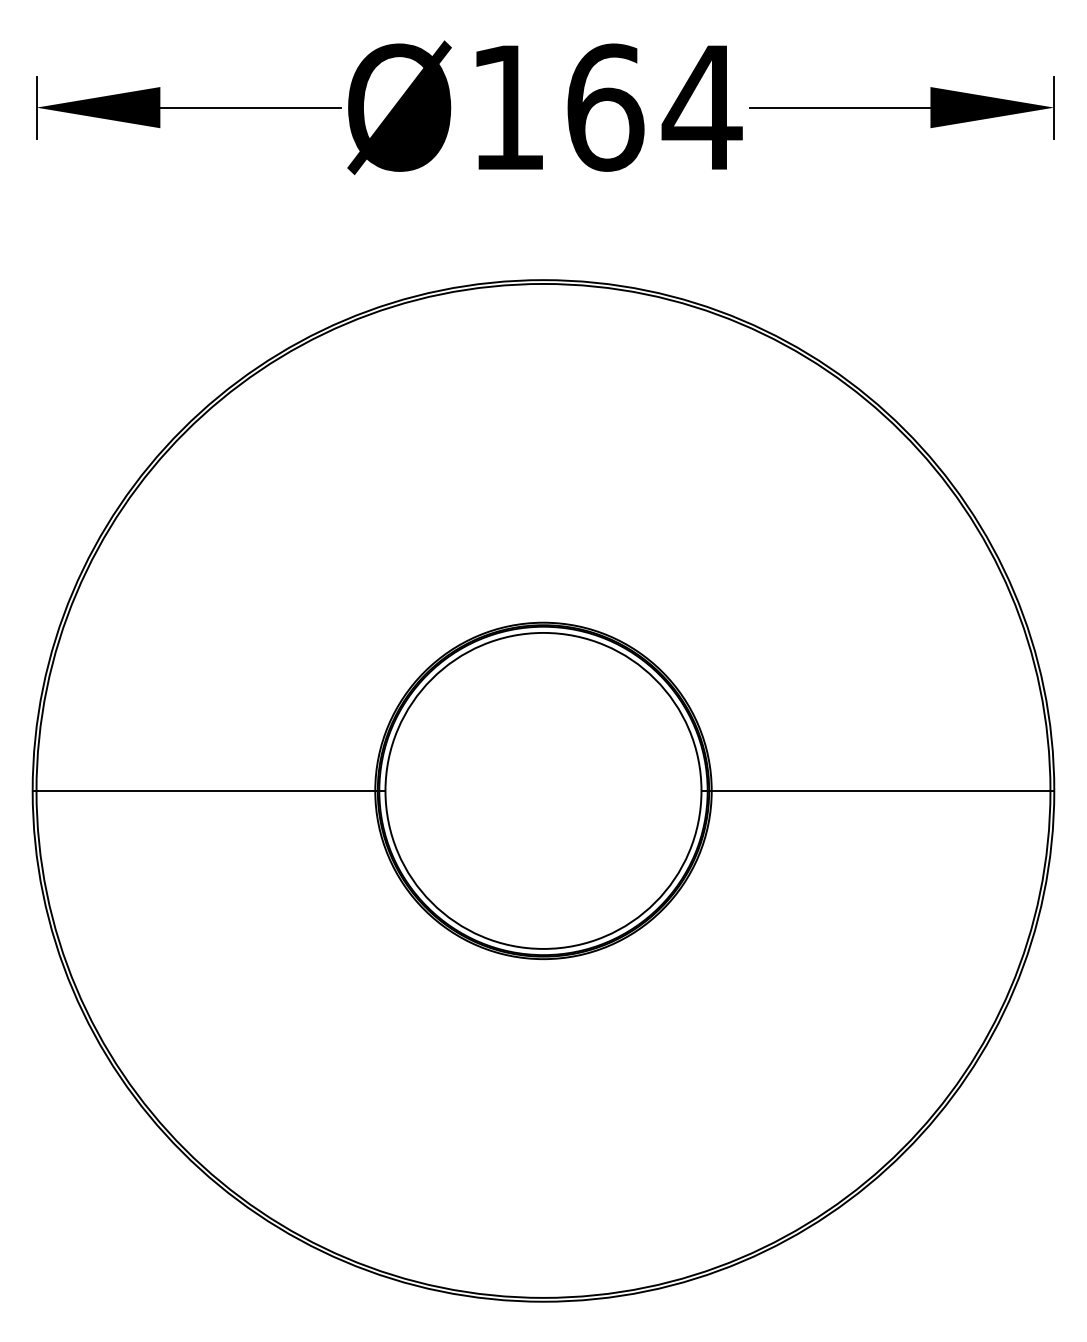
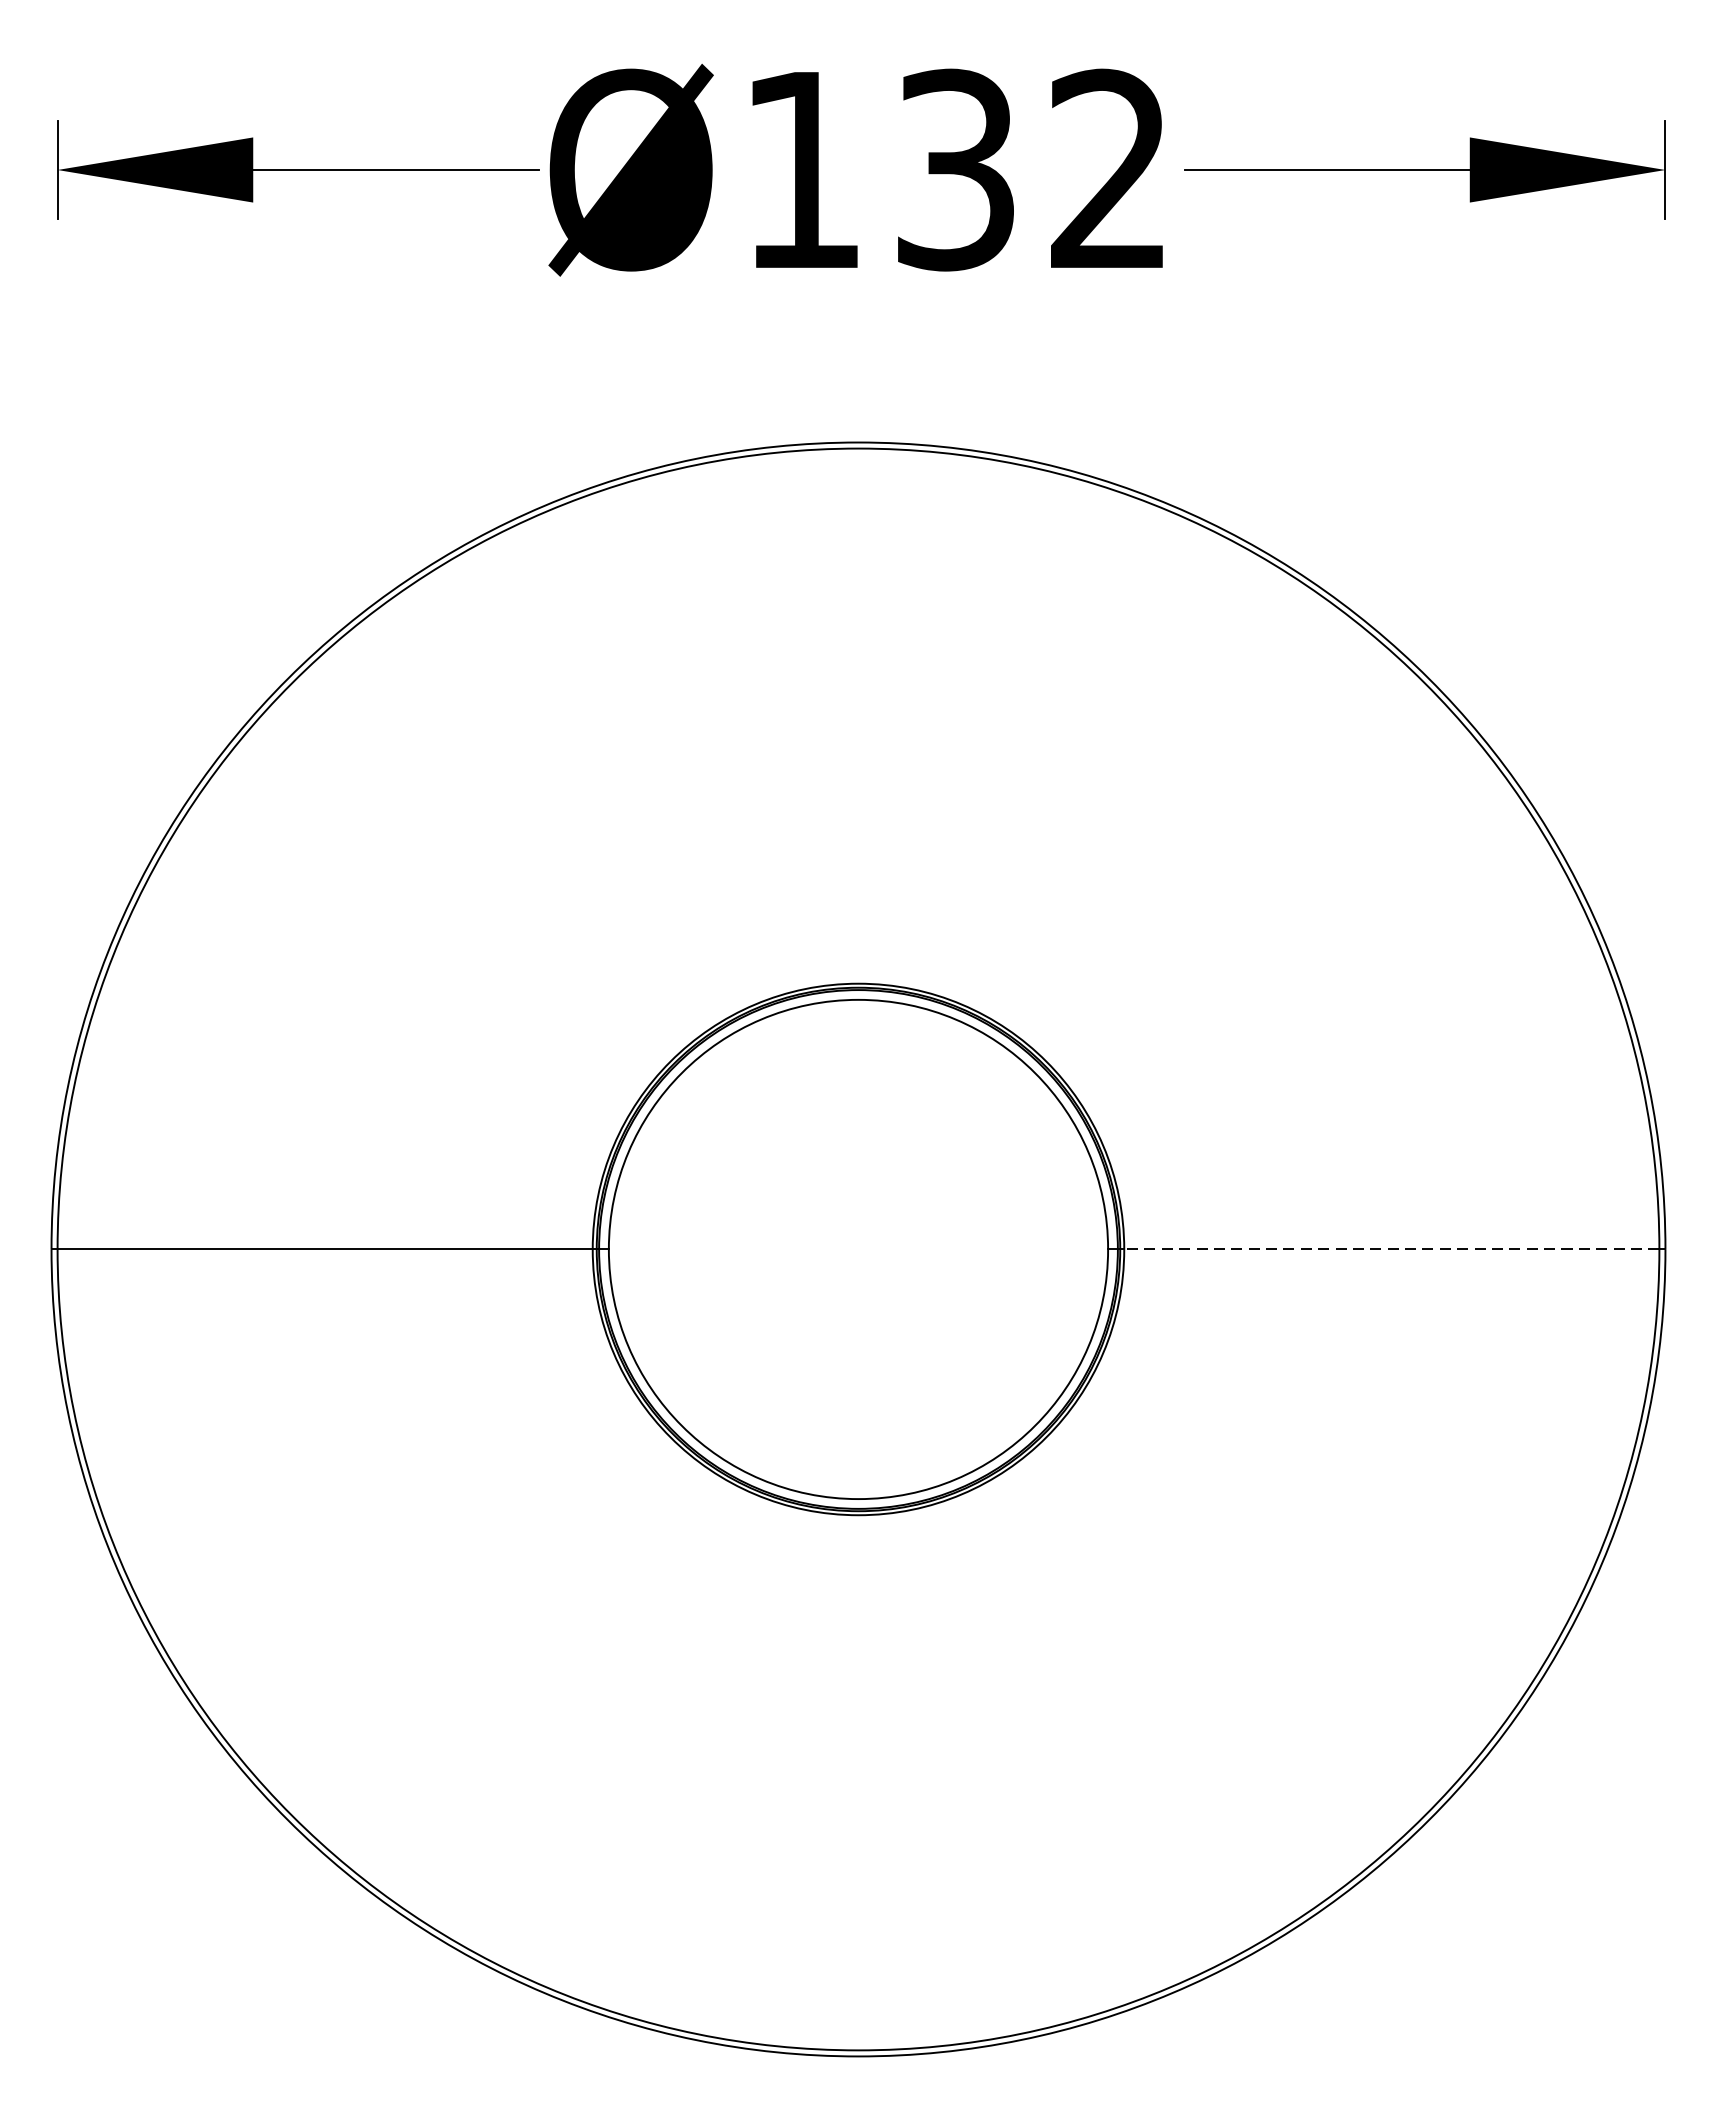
text: (654, 107) -> (1033, 169), Ø164 -> Ø132
line: (880, 790) -> (1390, 1248), solid -> dashed

